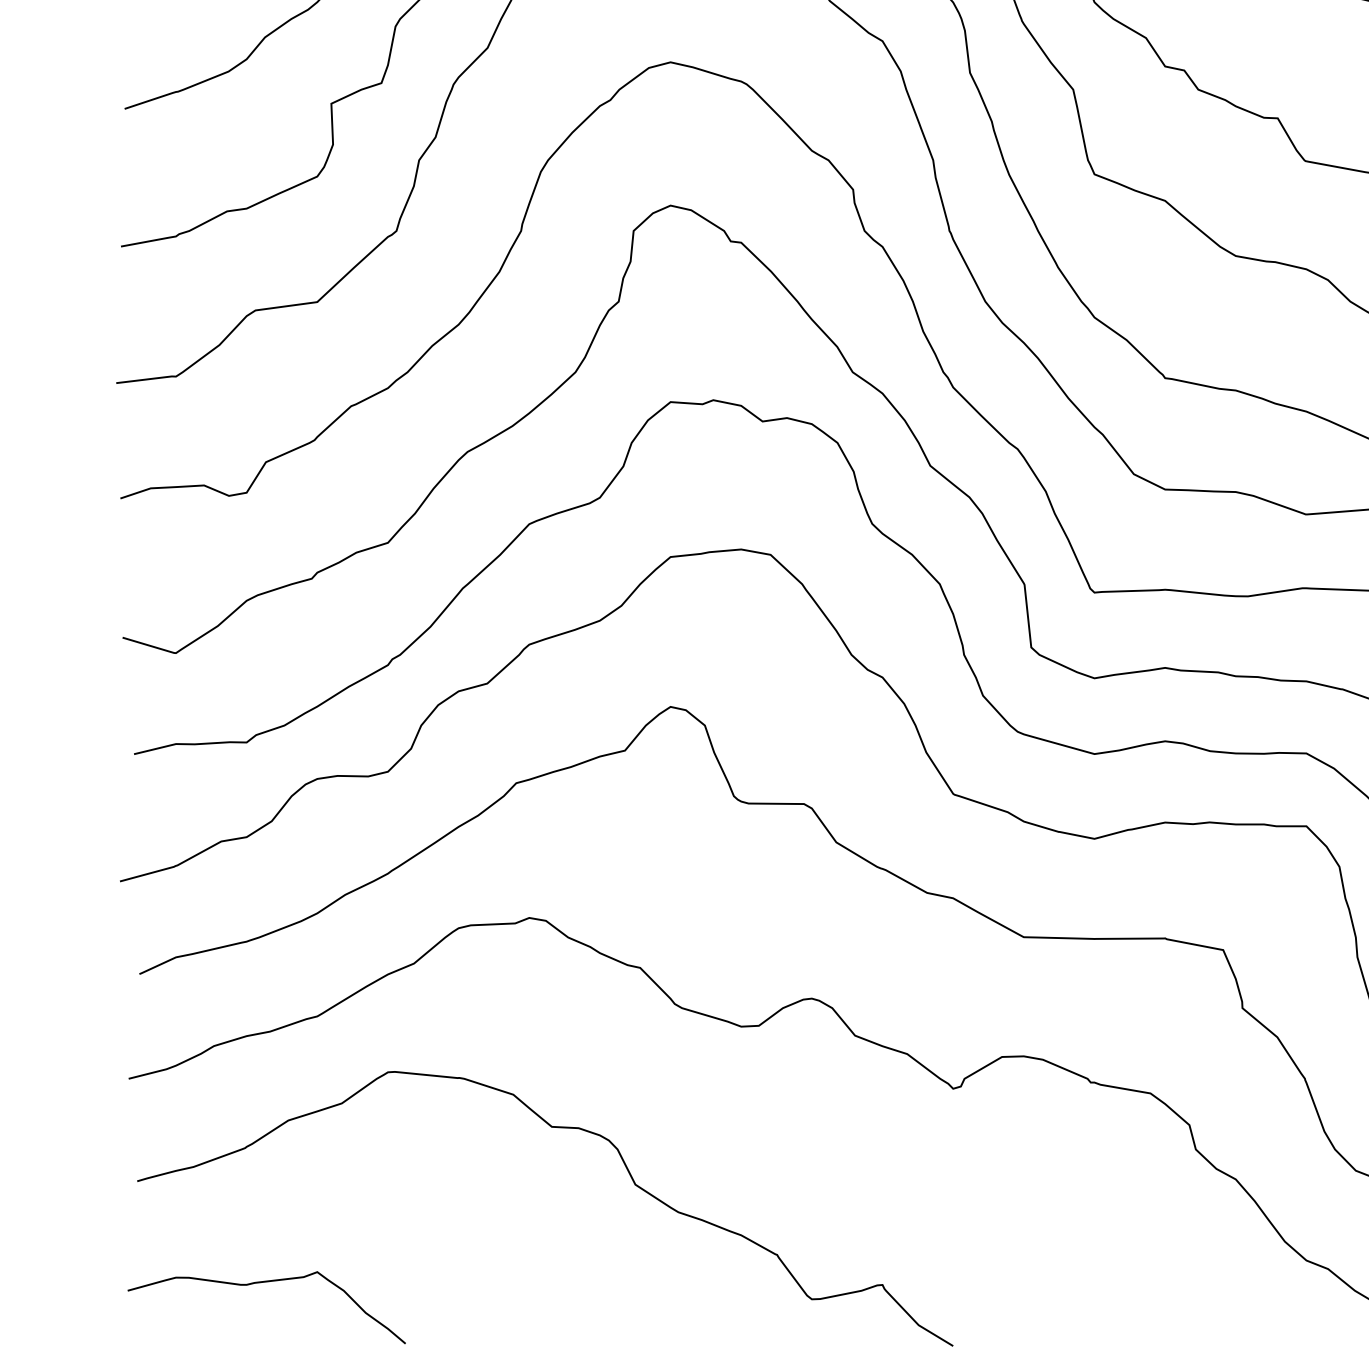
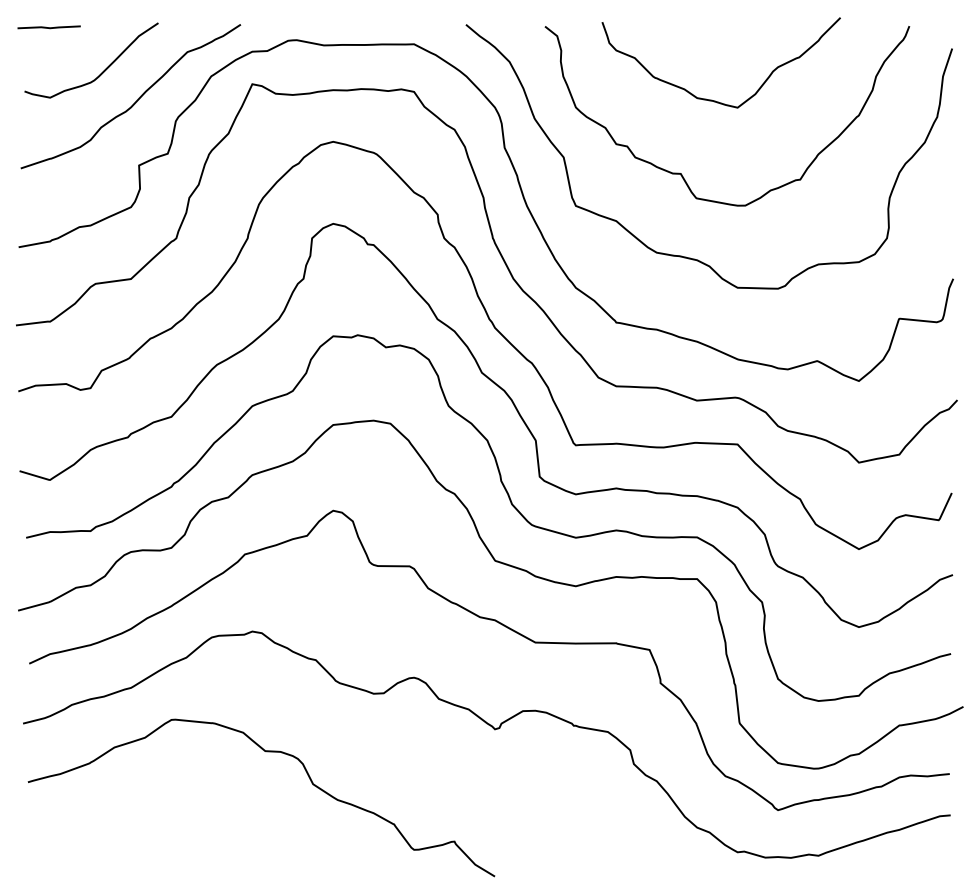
curve: (258, 1284) -> (97, 841), removed

